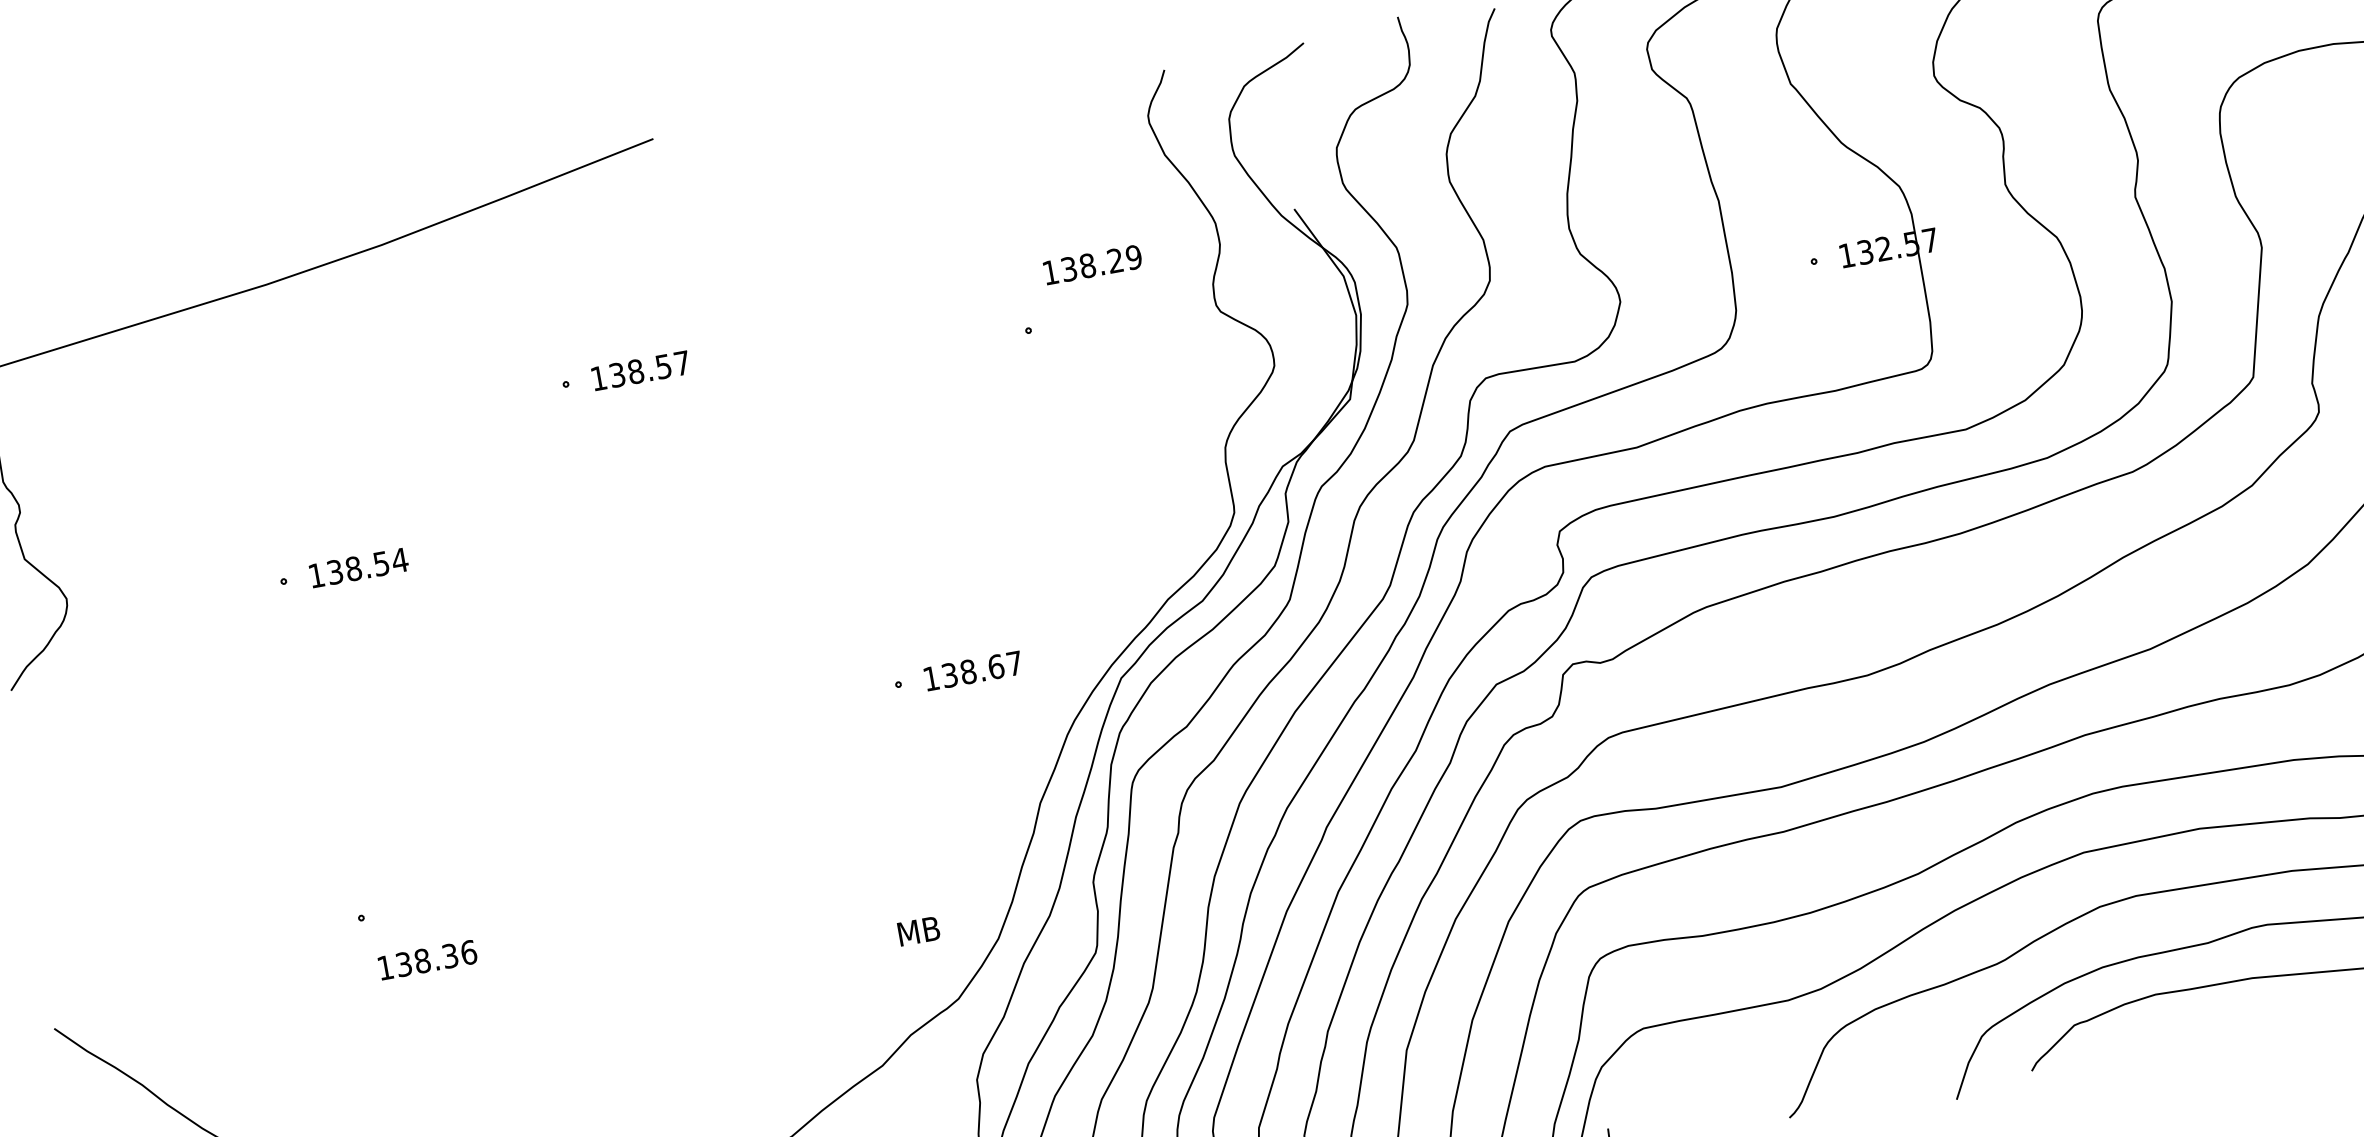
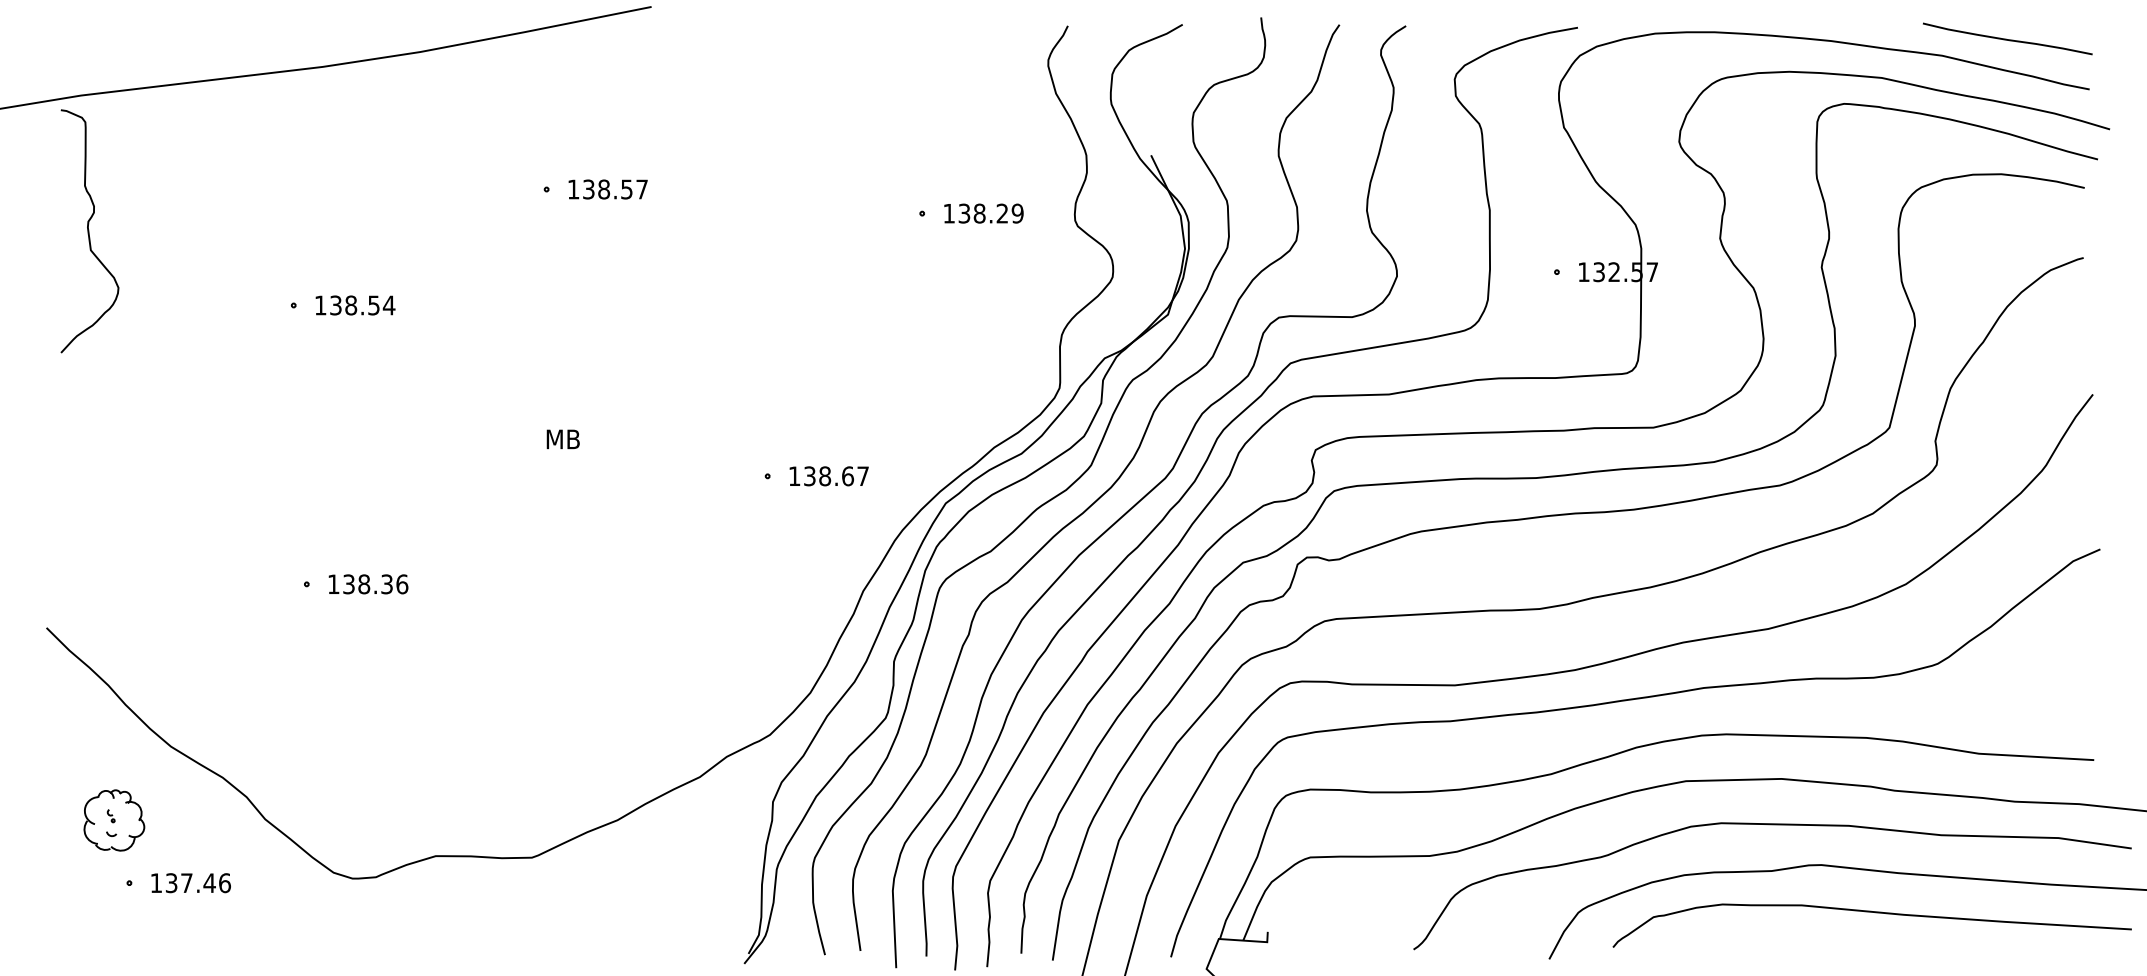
text: (1092, 264) -> (983, 213), moved
text: (918, 931) -> (562, 439), moved
text: (427, 960) -> (368, 584), moved

